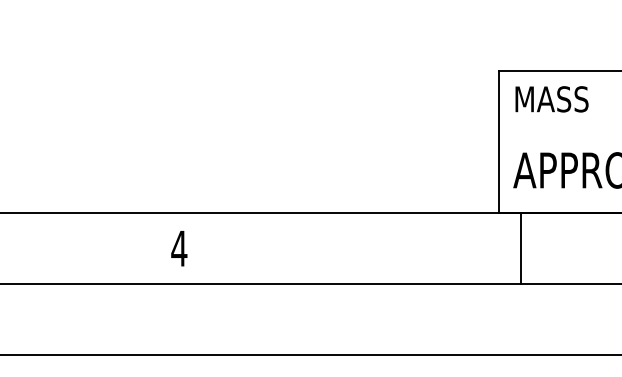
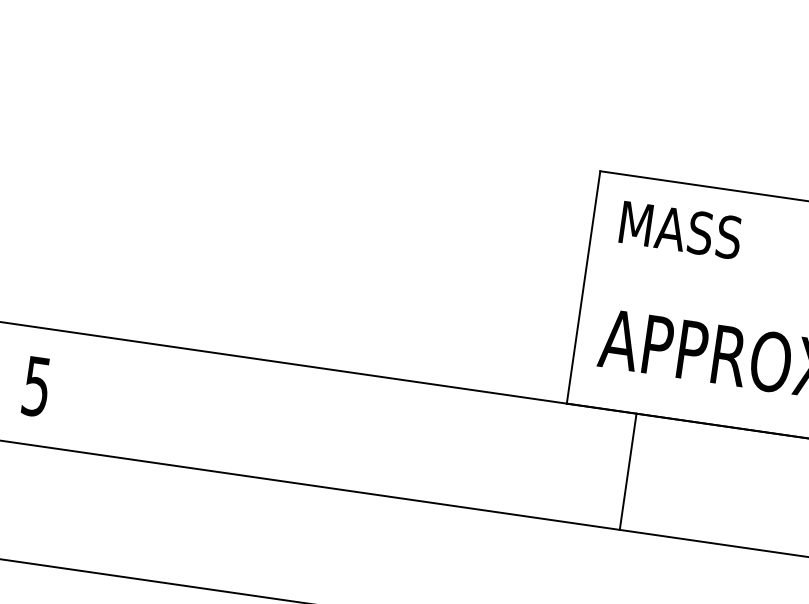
text: (179, 248) -> (36, 386), 4 -> 5
line: (521, 248) -> (628, 471), moved

